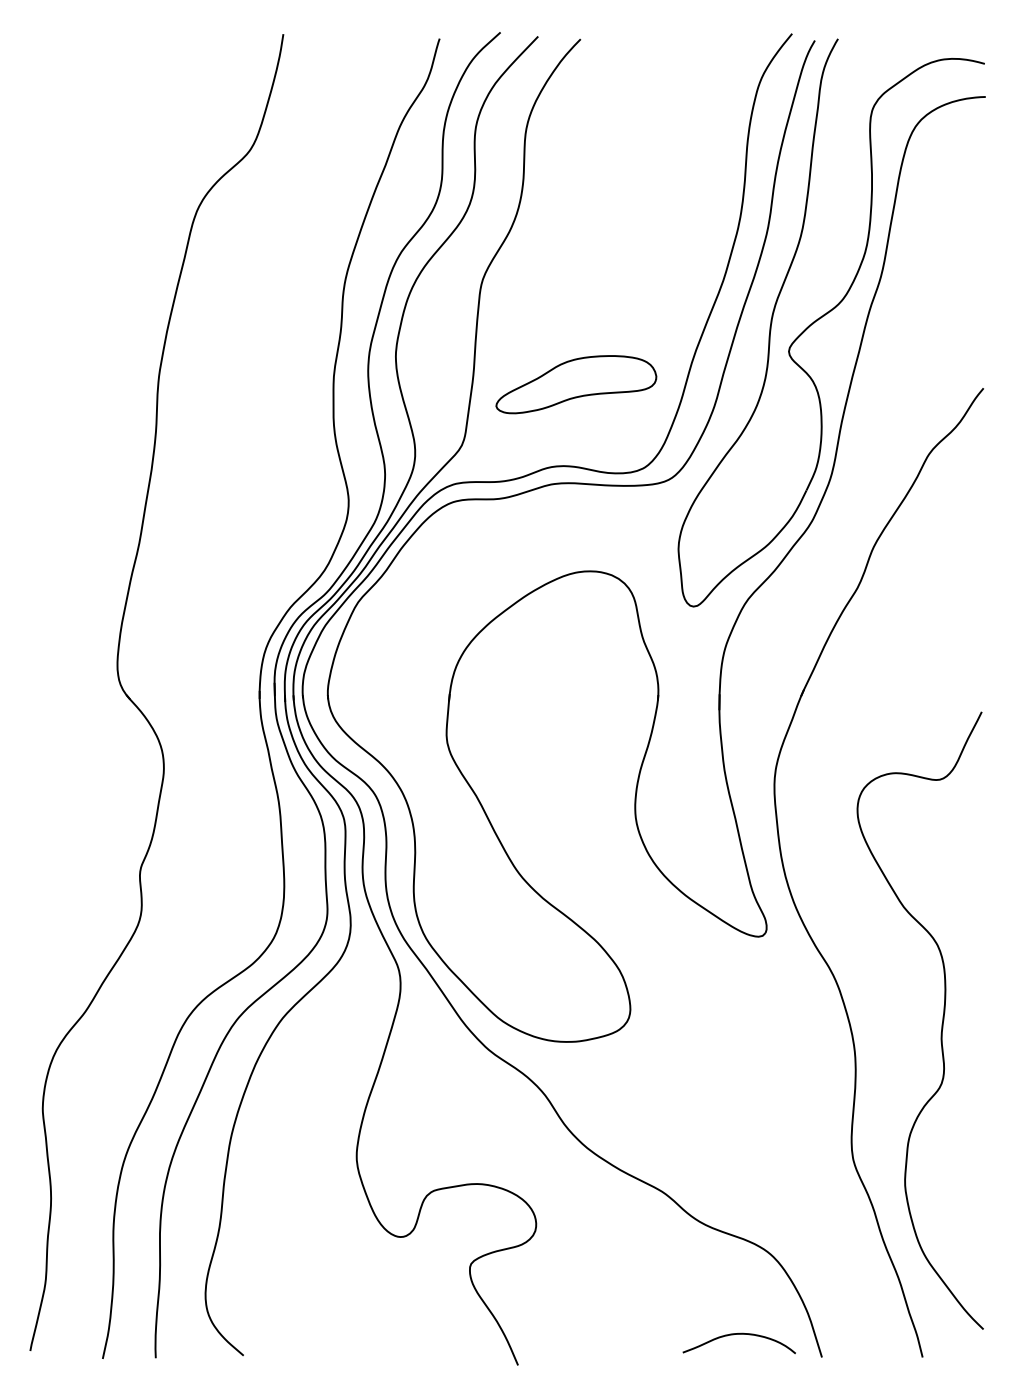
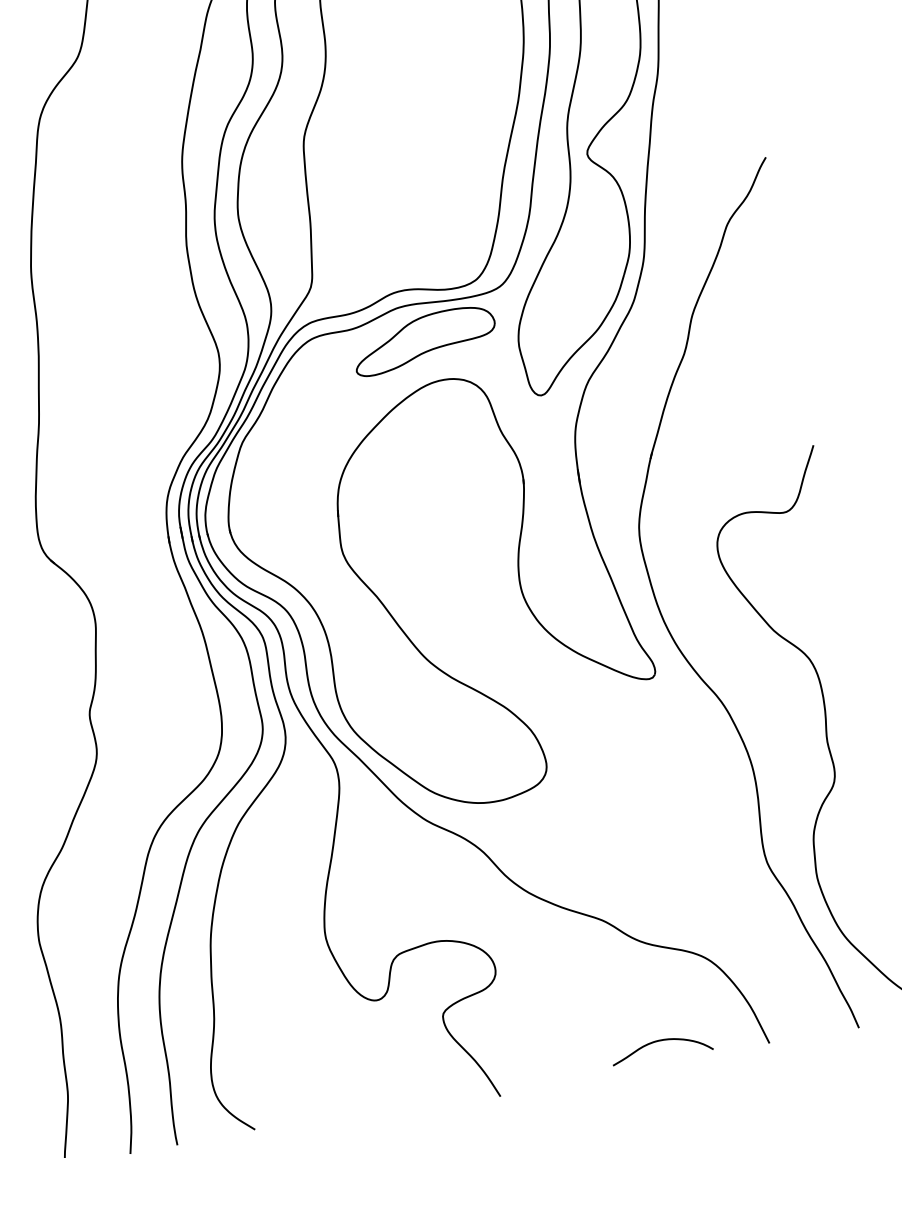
part: (576, 384) -> (424, 340), moved
curve: (738, 1334) -> (659, 1041), moved

